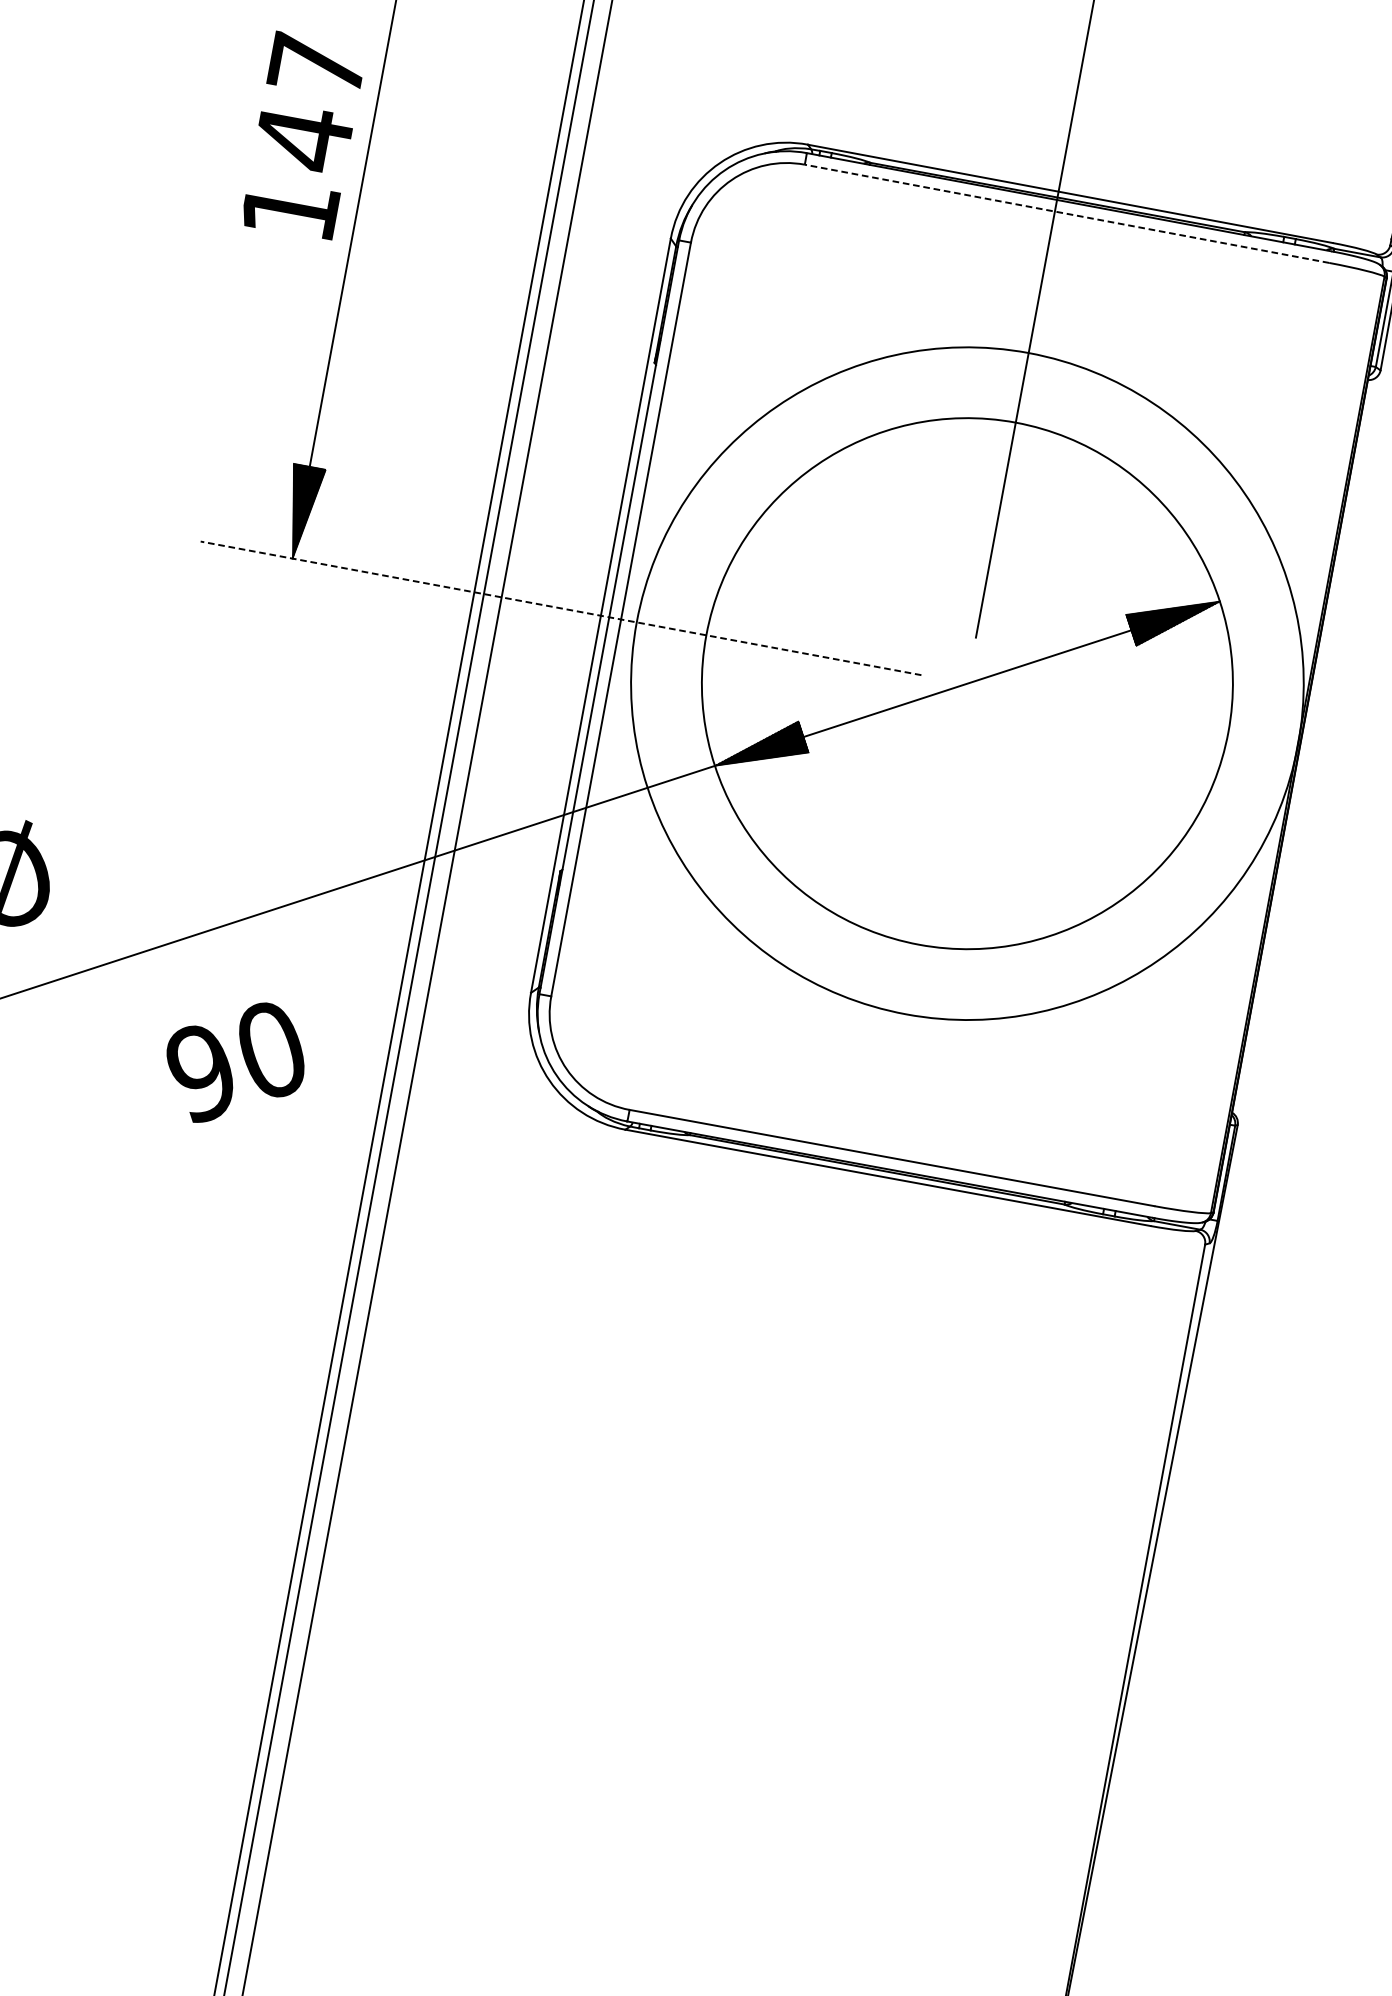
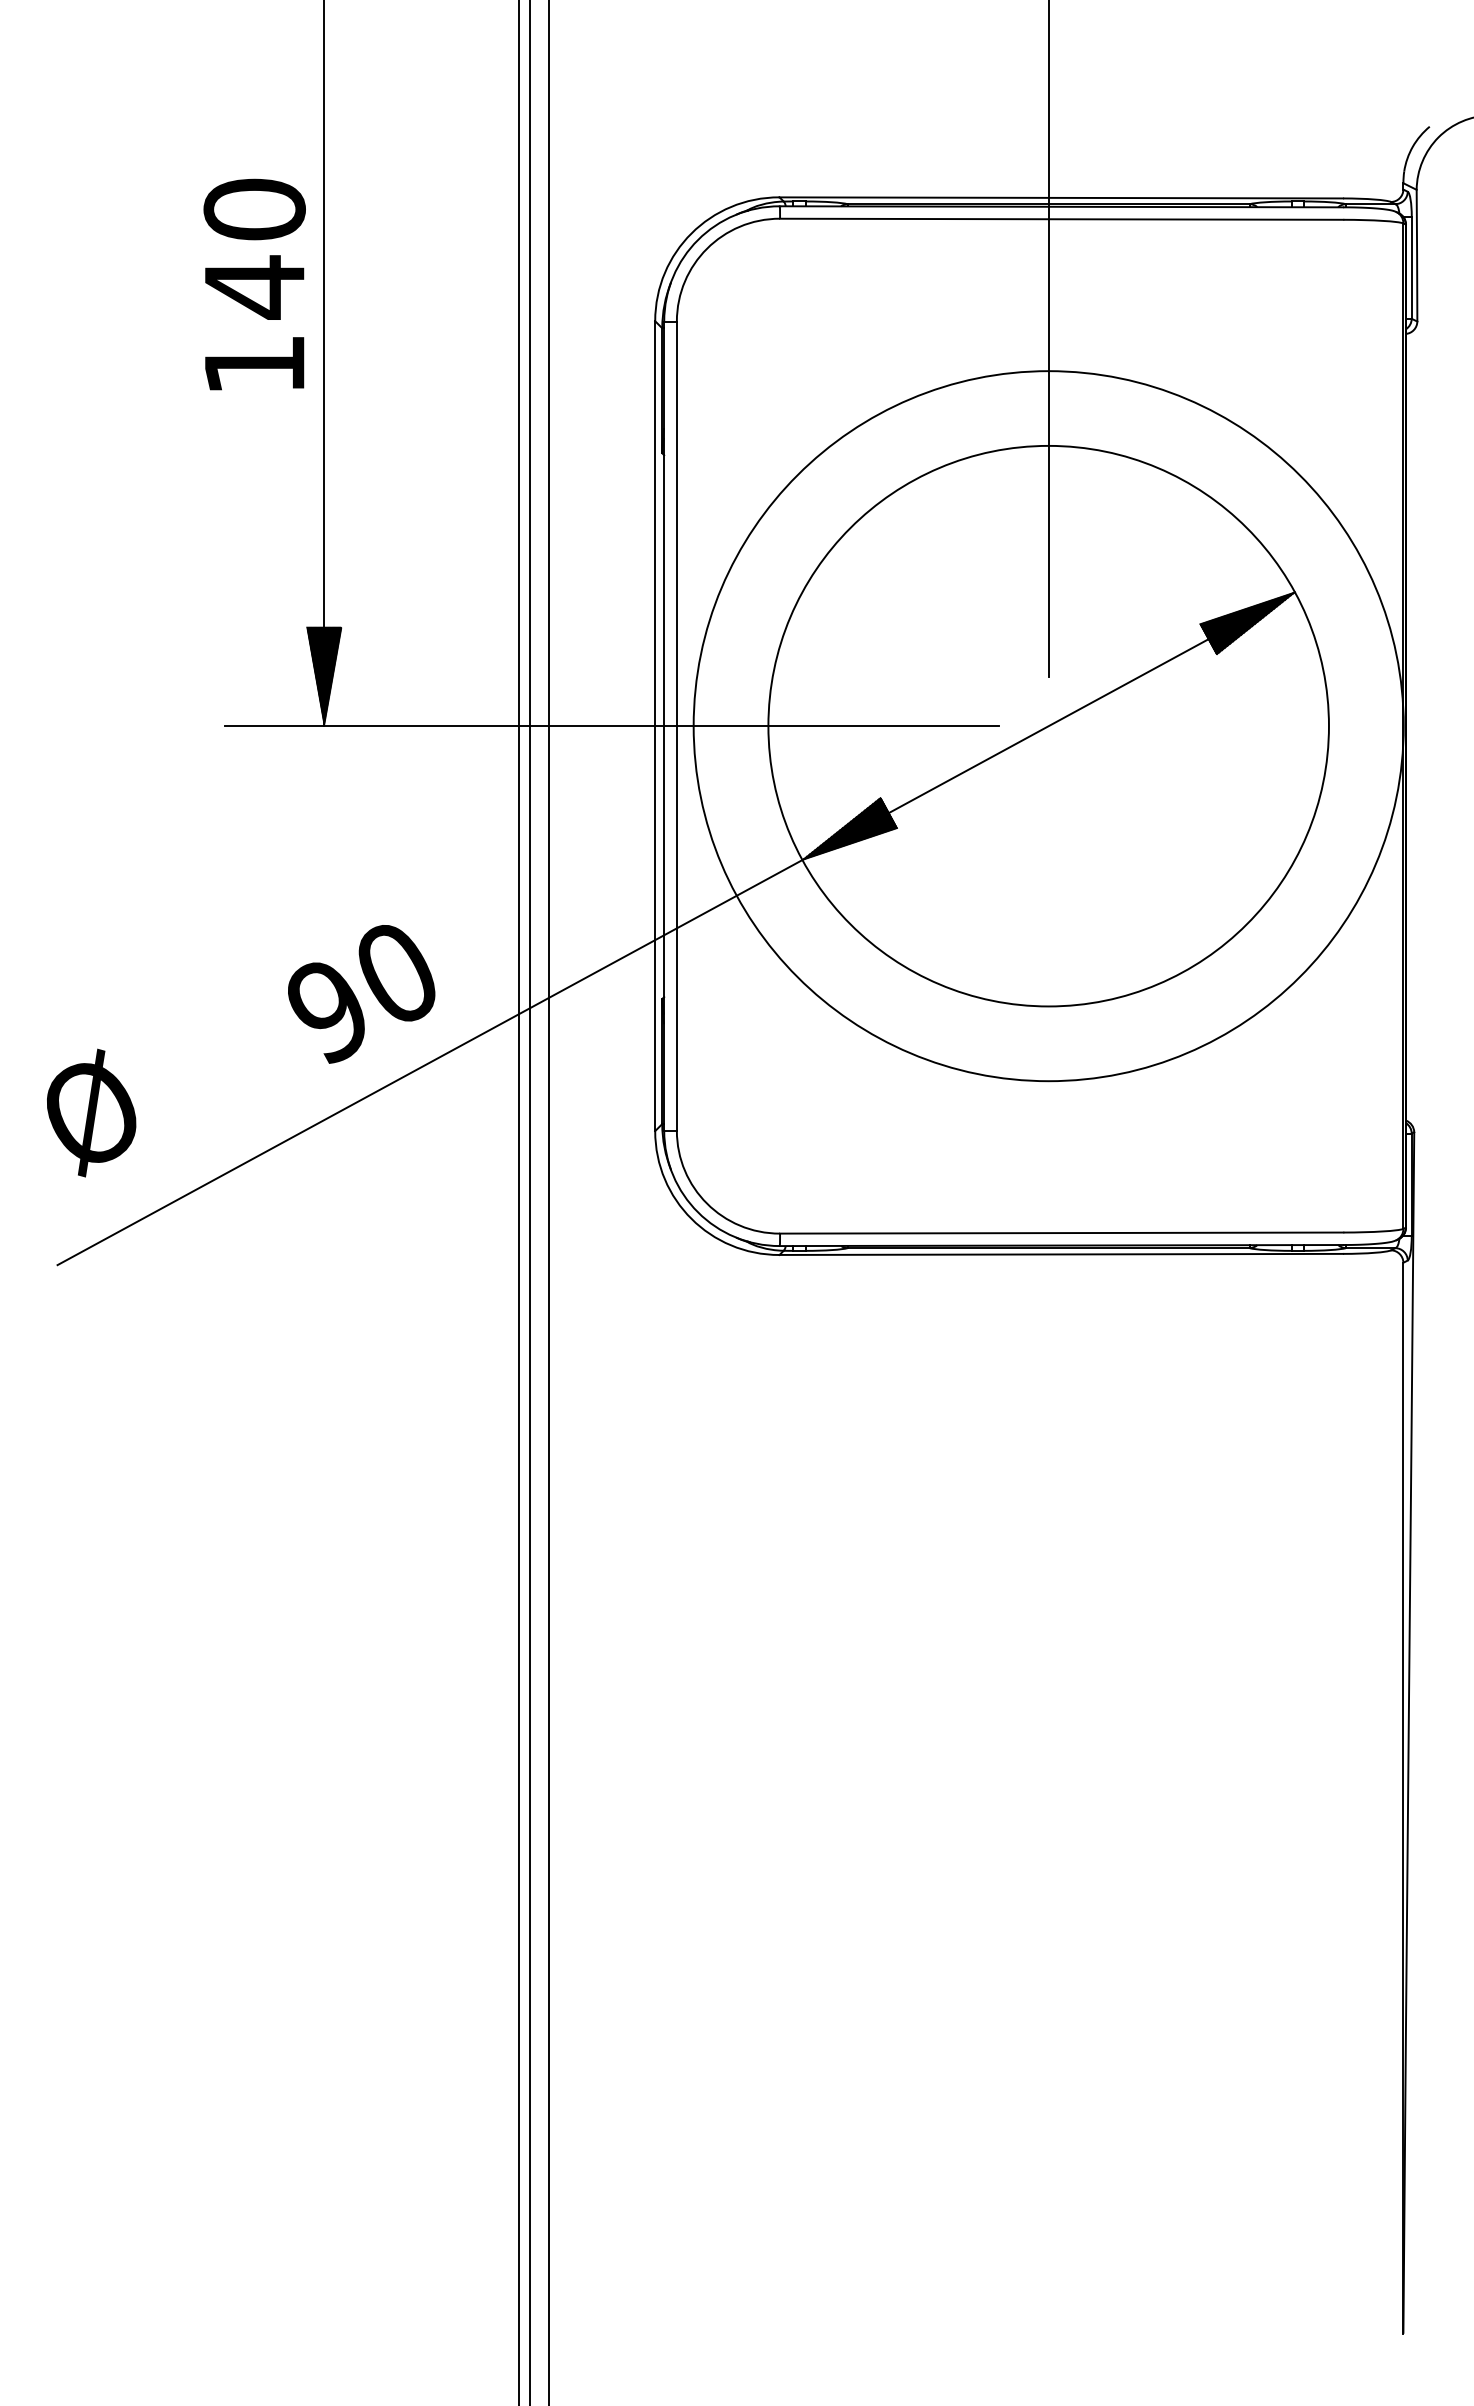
text: (316, 65) -> (254, 209), 147 -> 140
line: (1066, 214) -> (1061, 219), dashed -> solid
line: (561, 608) -> (612, 726), dashed -> solid
text: (234, 1063) -> (361, 994), moved

